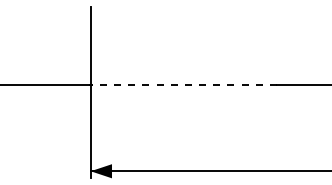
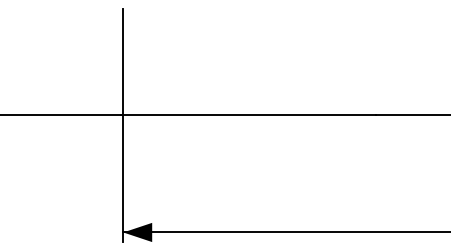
line: (183, 84) -> (249, 114), dashed -> solid

